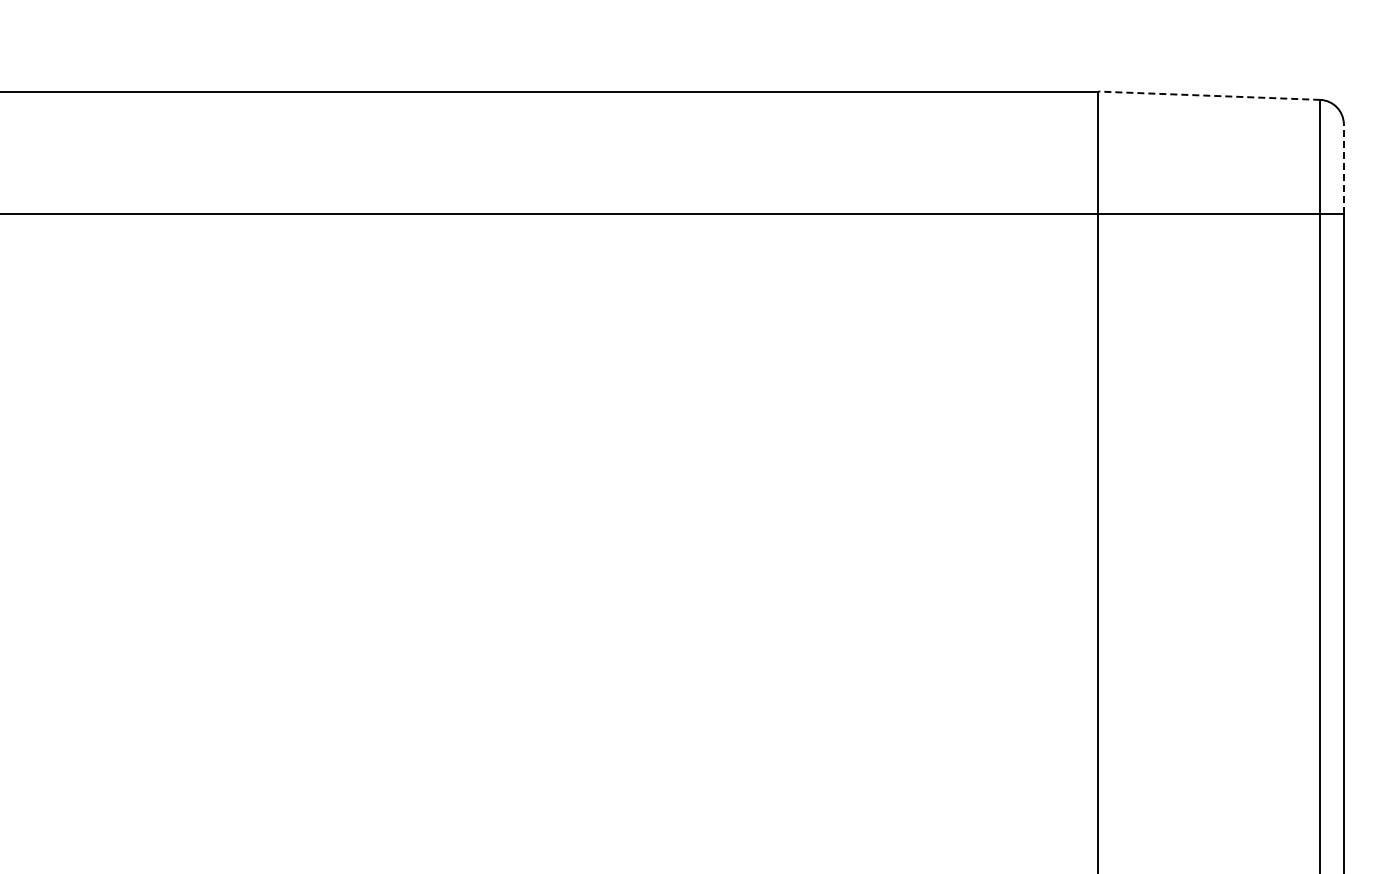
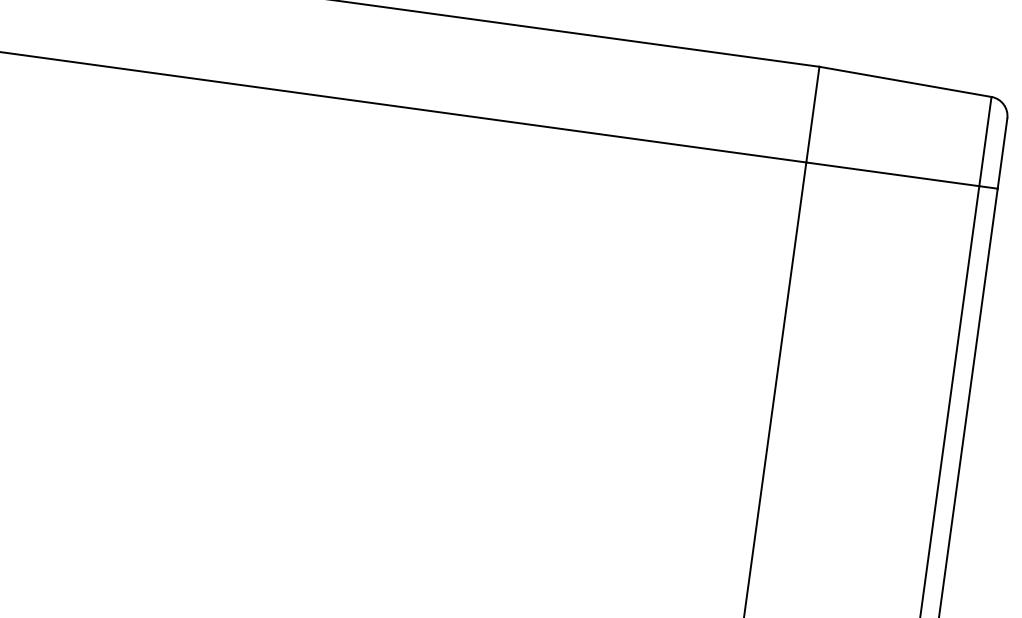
line: (1208, 95) -> (905, 81), dashed -> solid
line: (1343, 168) -> (1002, 152), dashed -> solid

